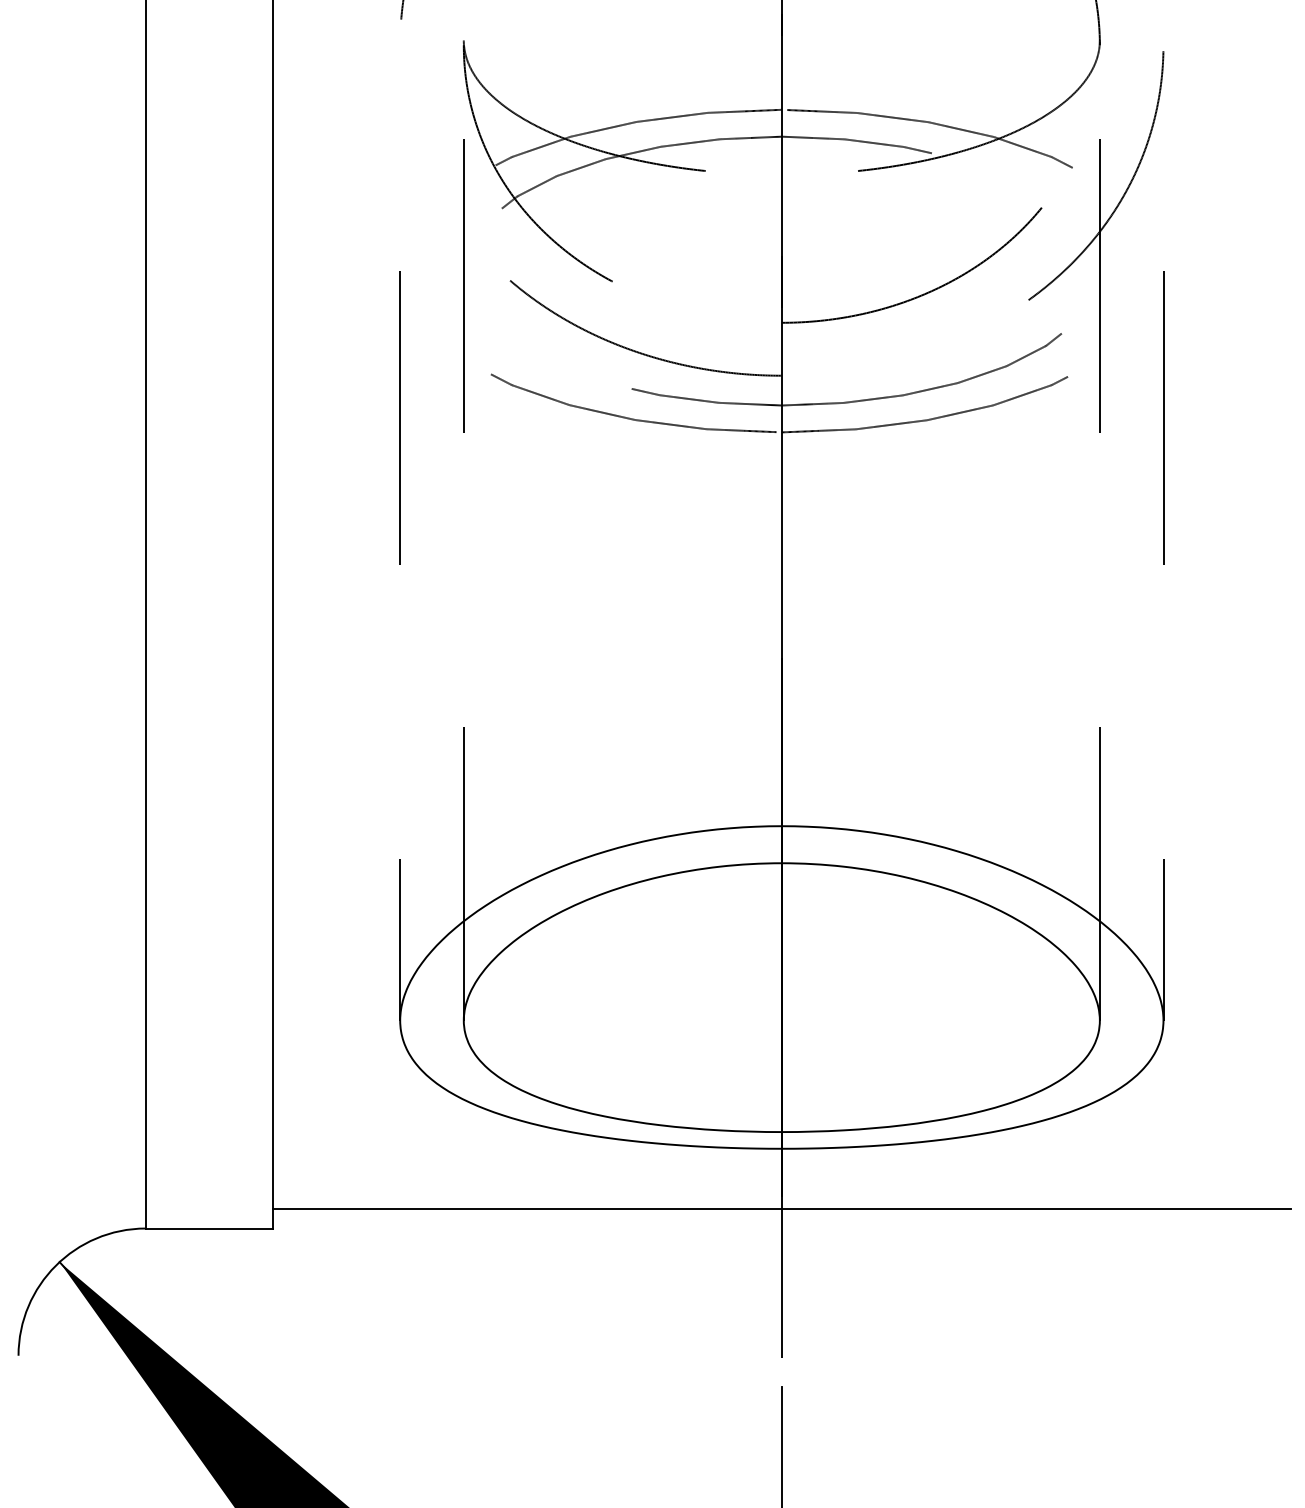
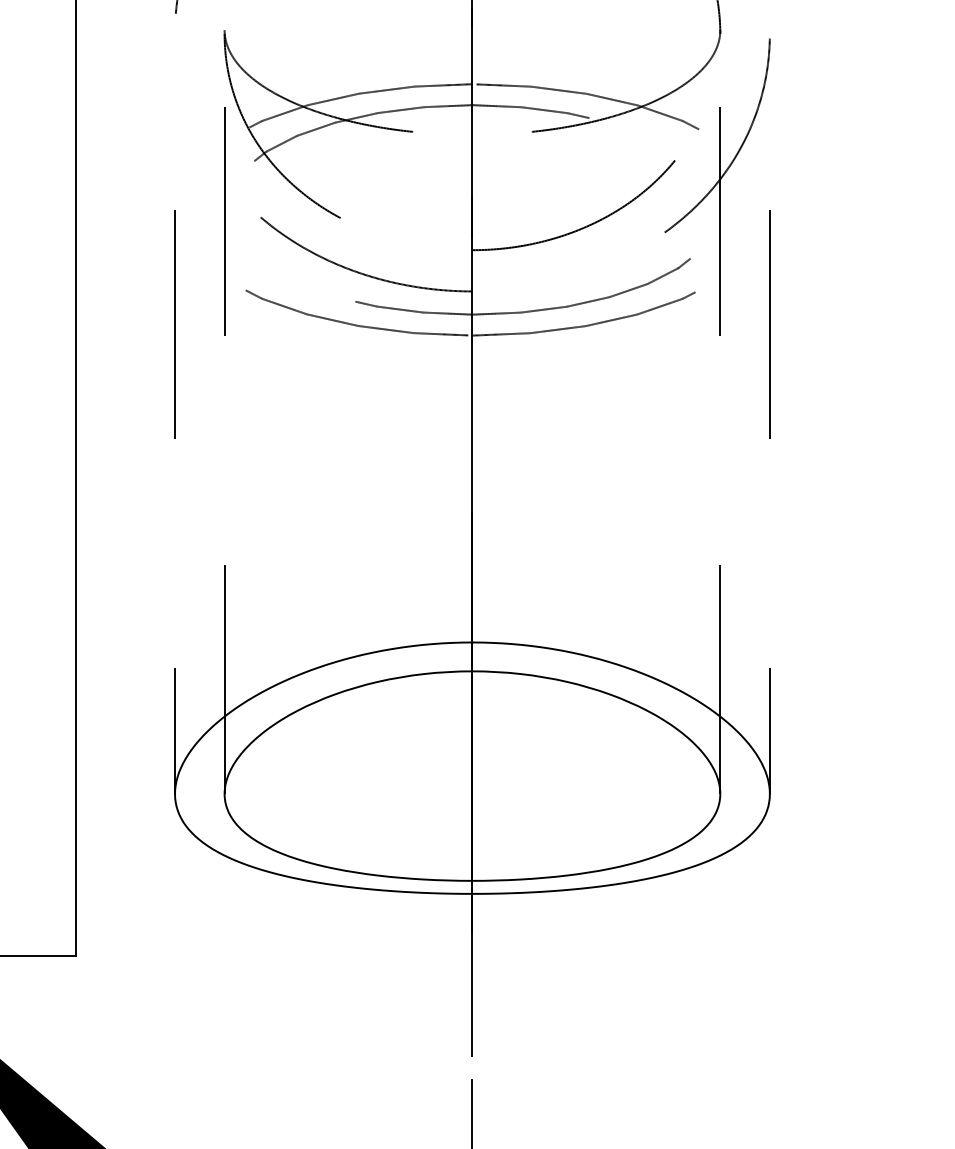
line: (781, 1209) -> (472, 941), removed

